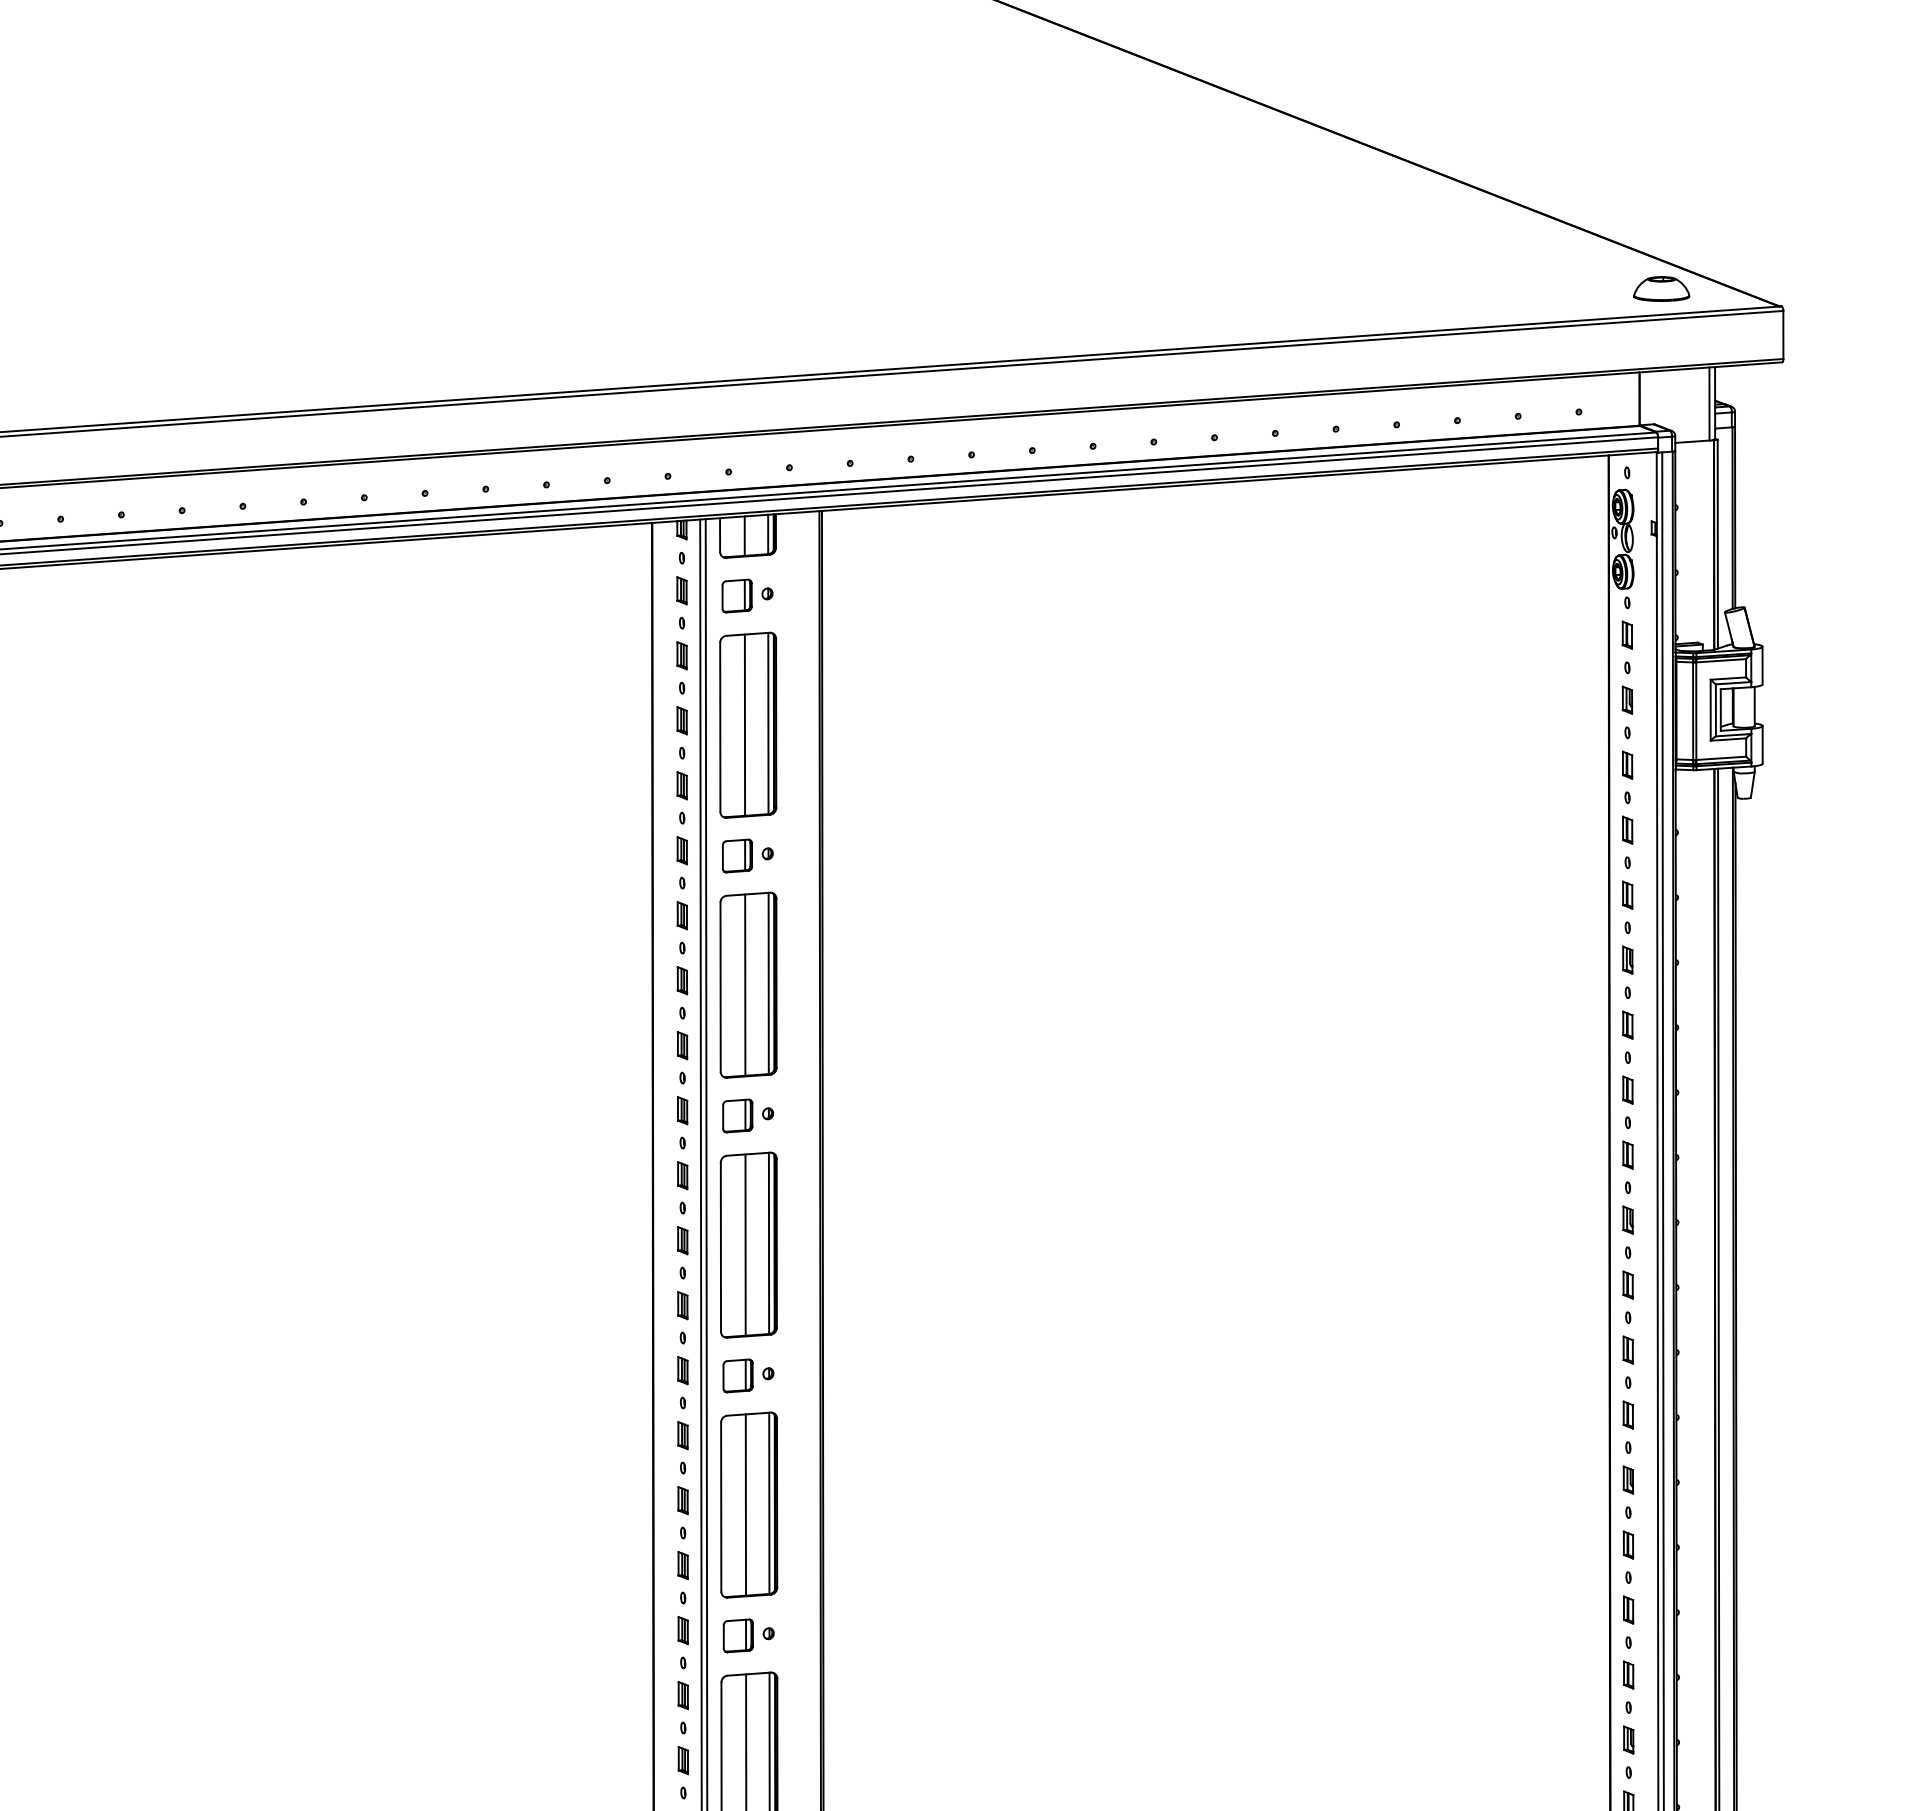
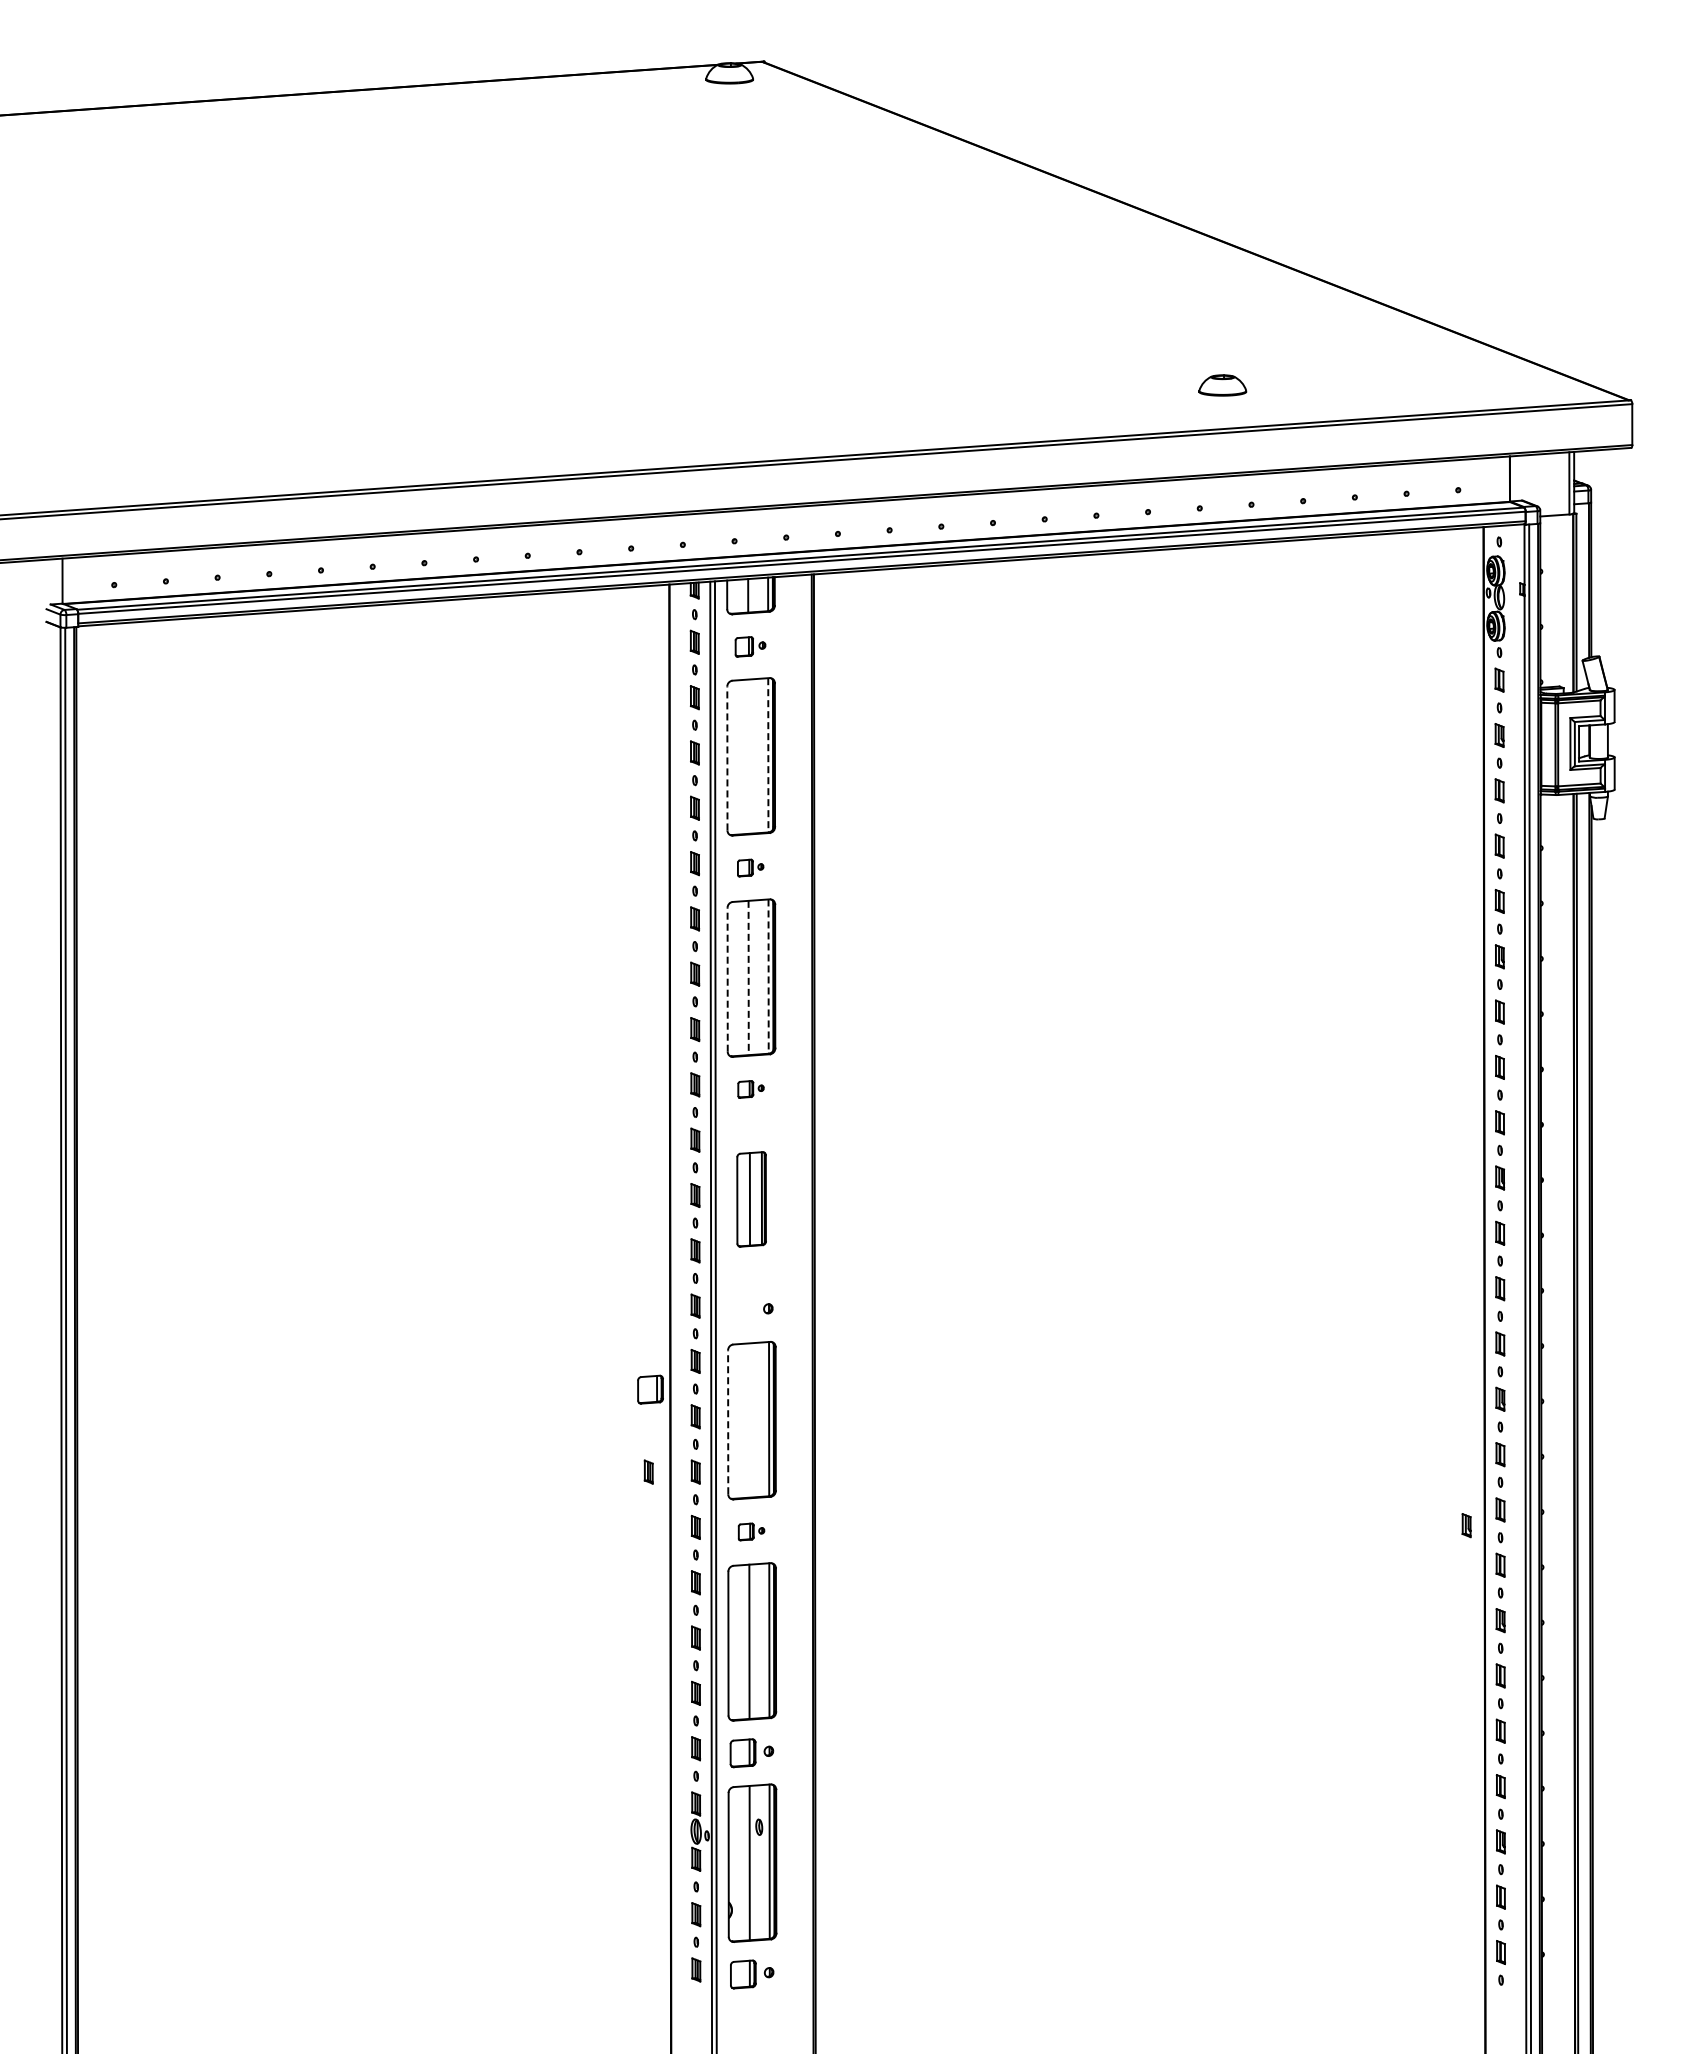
part: (1661, 289) -> (1222, 385), moved
part: (747, 595) -> (750, 646), size x0.7
line: (768, 723) -> (768, 755), solid -> dashed
line: (745, 724) -> (748, 756), removed
line: (720, 727) -> (727, 758), solid -> dashed
part: (747, 855) -> (750, 867), size x0.6
line: (768, 984) -> (768, 977), solid -> dashed
line: (745, 985) -> (748, 978), solid -> dashed
line: (720, 986) -> (727, 979), solid -> dashed
part: (747, 1116) -> (750, 1089), size x0.6
part: (748, 1245) -> (751, 1199), size x0.6
part: (738, 1375) -> (650, 1389), moved
line: (746, 1504) -> (749, 1420), removed
line: (721, 1507) -> (728, 1422), solid -> dashed
part: (627, 1564) -> (648, 1471), added
part: (1588, 1628) -> (1466, 1525), added
part: (748, 1635) -> (751, 1531), size x0.6

